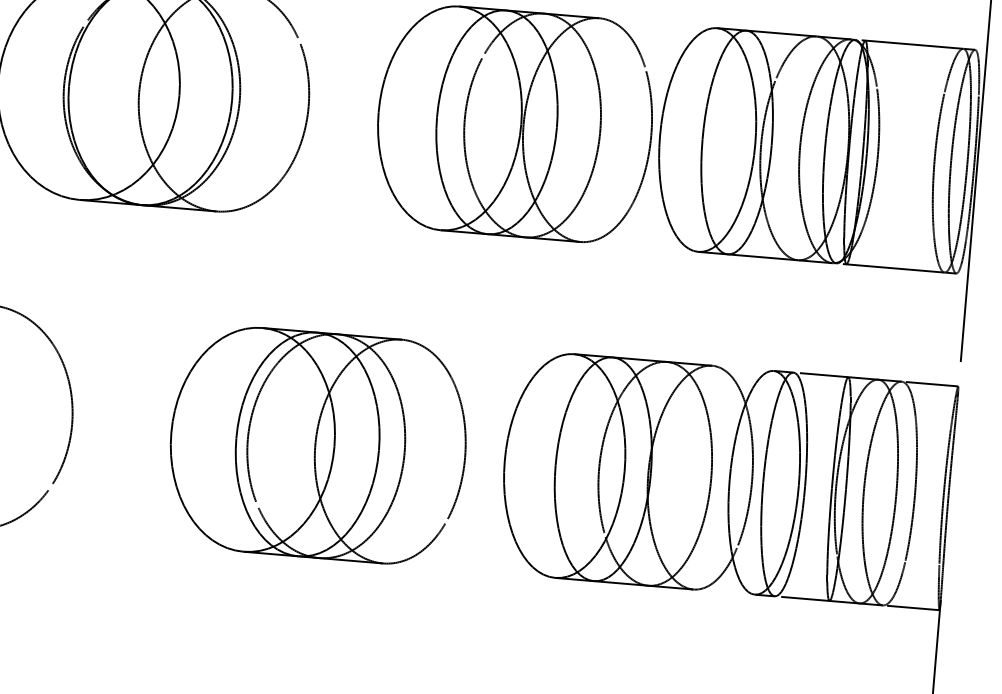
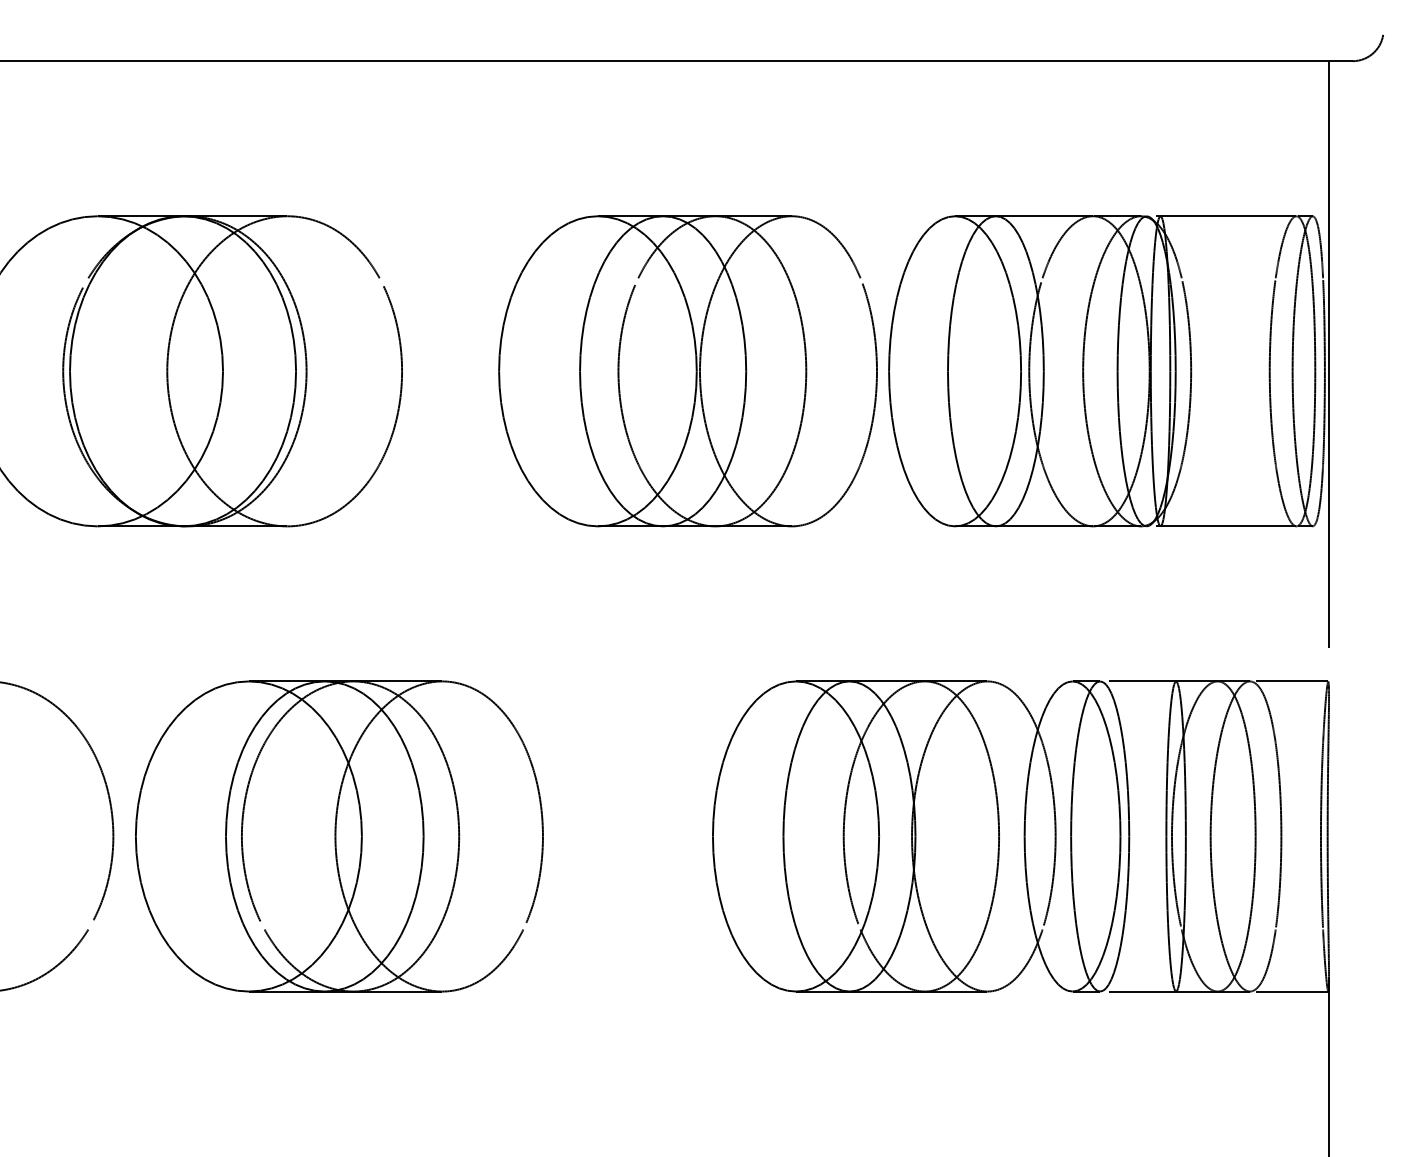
part: (318, 445) -> (339, 836), moved

